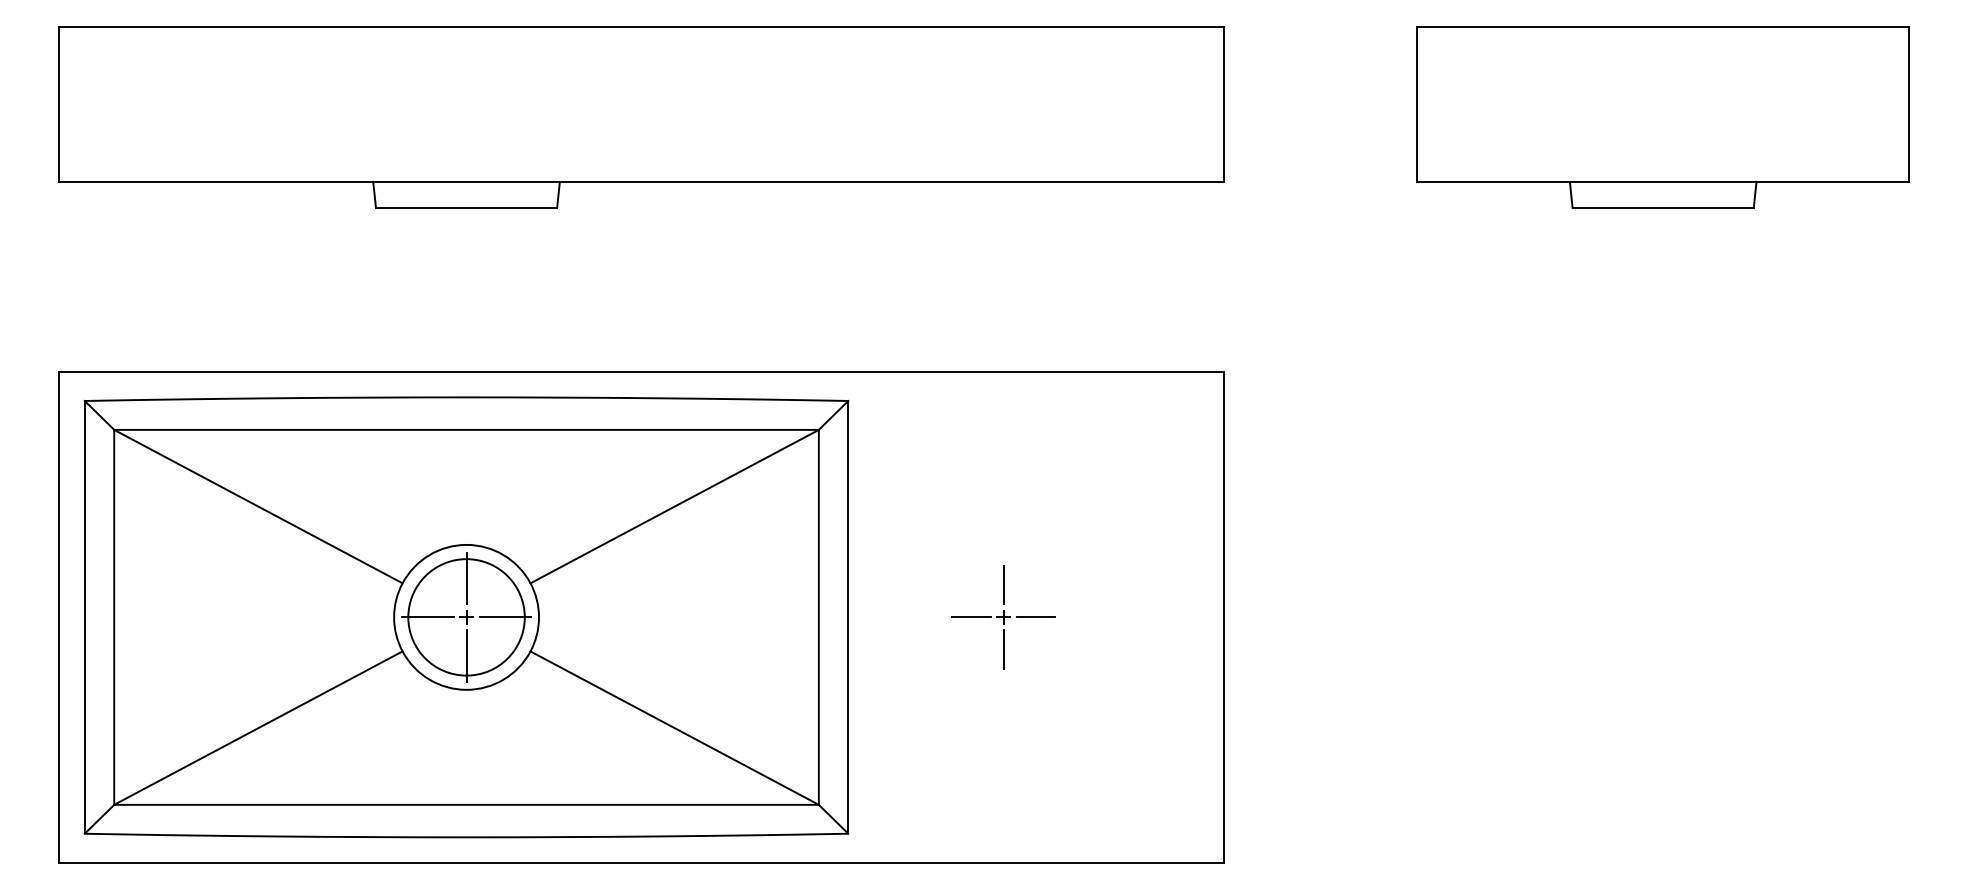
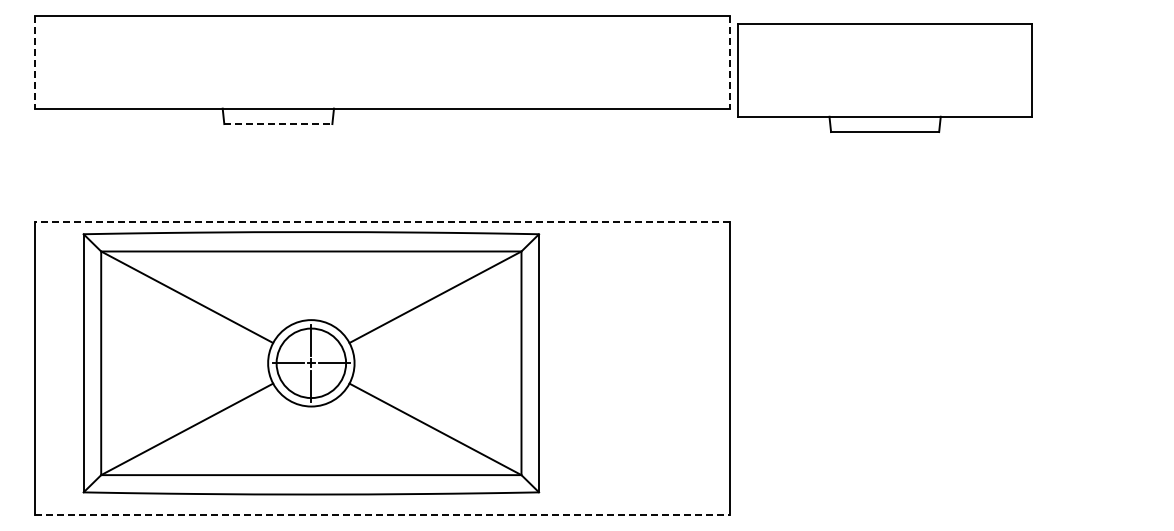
line: (59, 104) -> (35, 62), solid -> dashed
line: (1222, 104) -> (729, 62), solid -> dashed
part: (1662, 116) -> (884, 77), moved
line: (466, 208) -> (278, 124), solid -> dashed
line: (641, 371) -> (382, 221), solid -> dashed
part: (1003, 616) -> (598, 367), removed
part: (466, 617) -> (311, 363), moved
line: (642, 862) -> (383, 514), solid -> dashed

